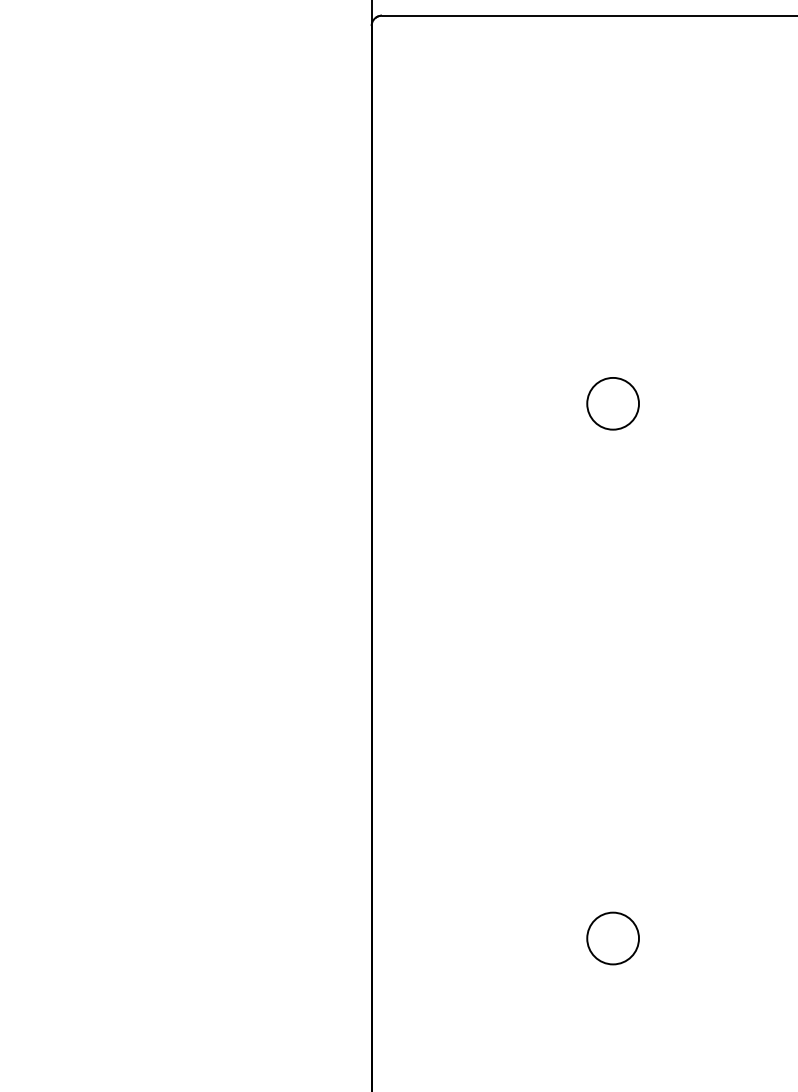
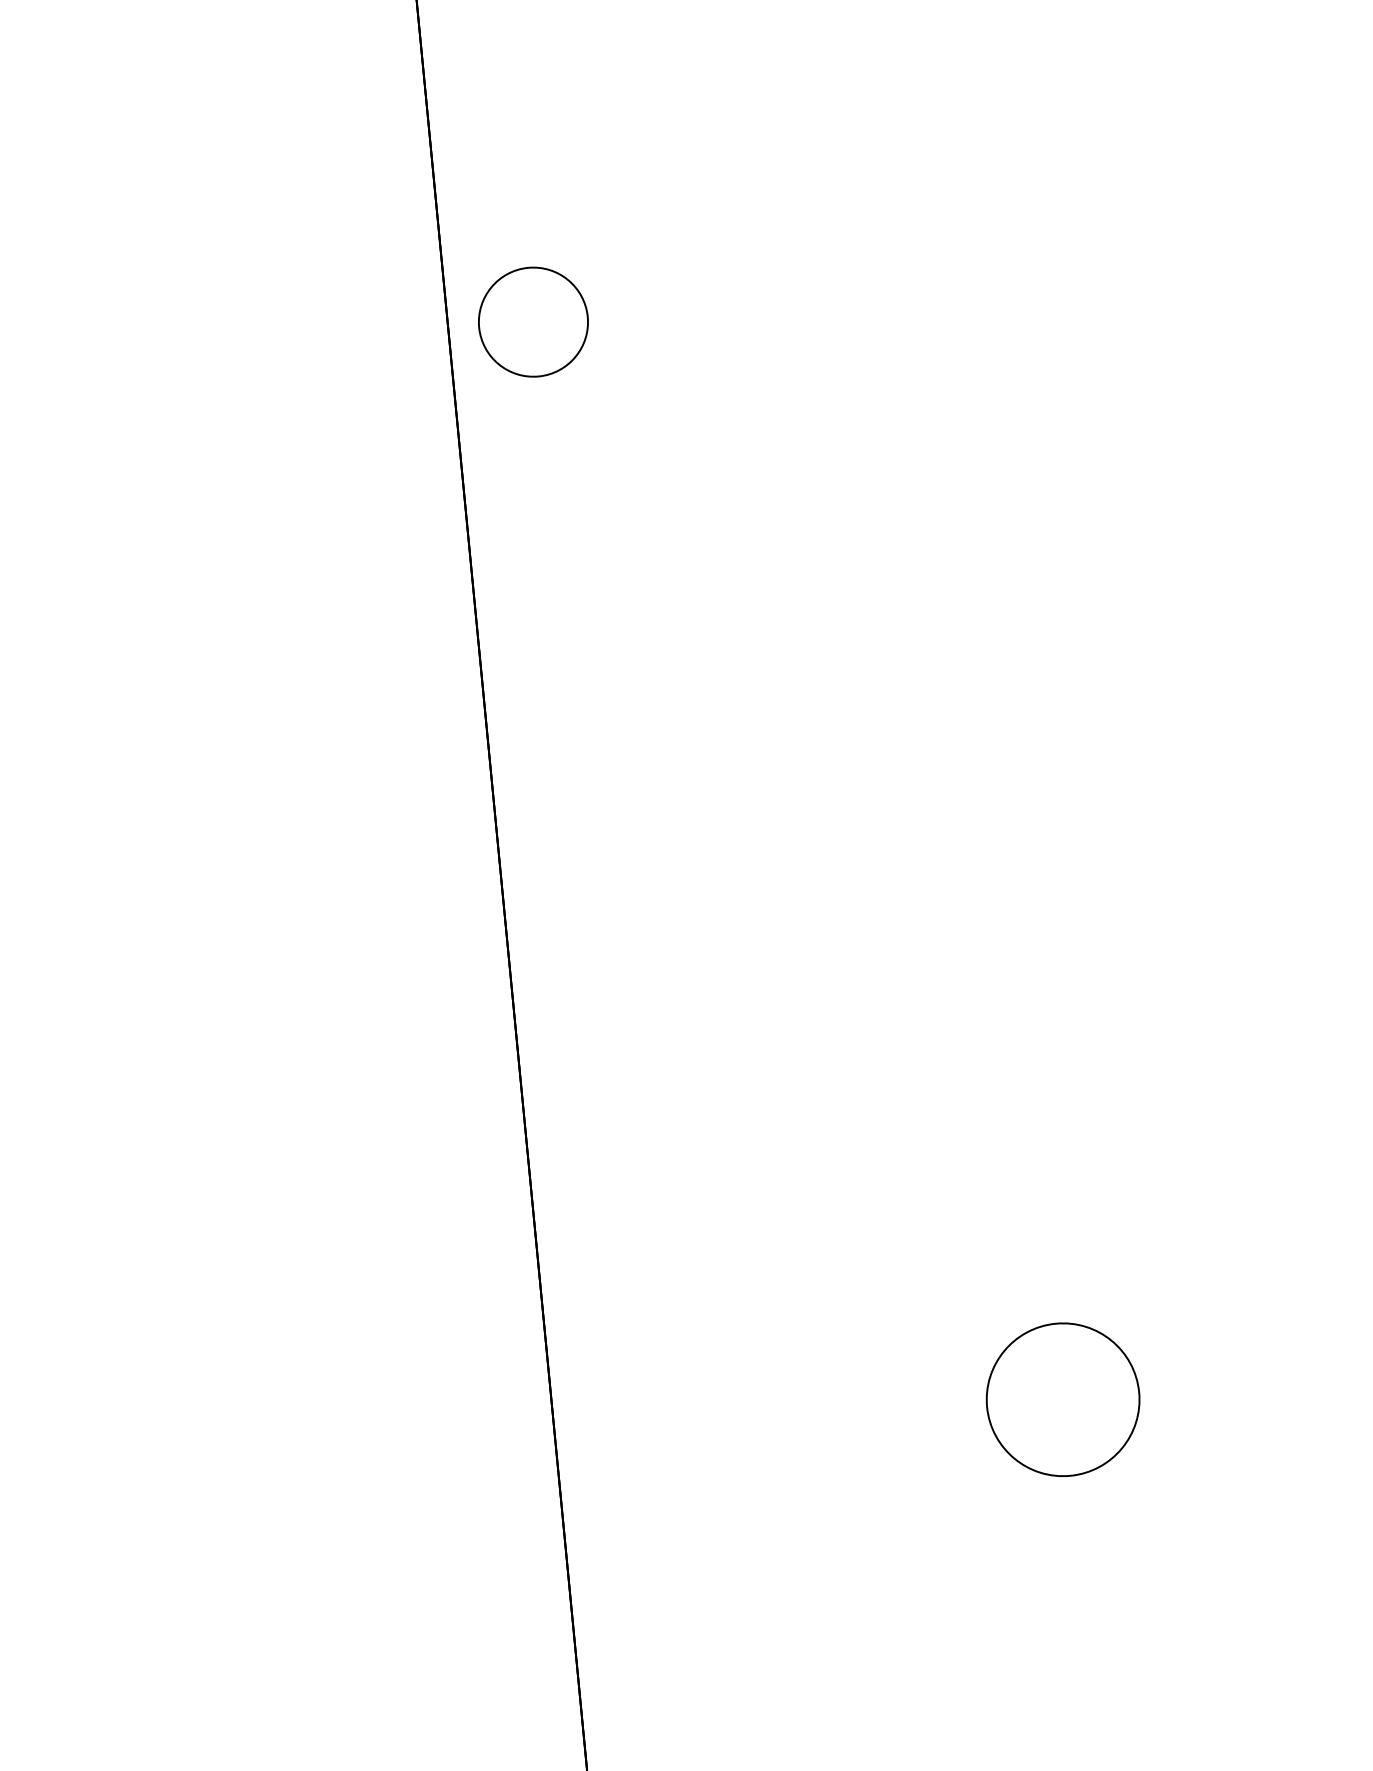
part: (612, 403) -> (532, 321), moved
part: (612, 938) -> (1061, 1399), size x1.4

